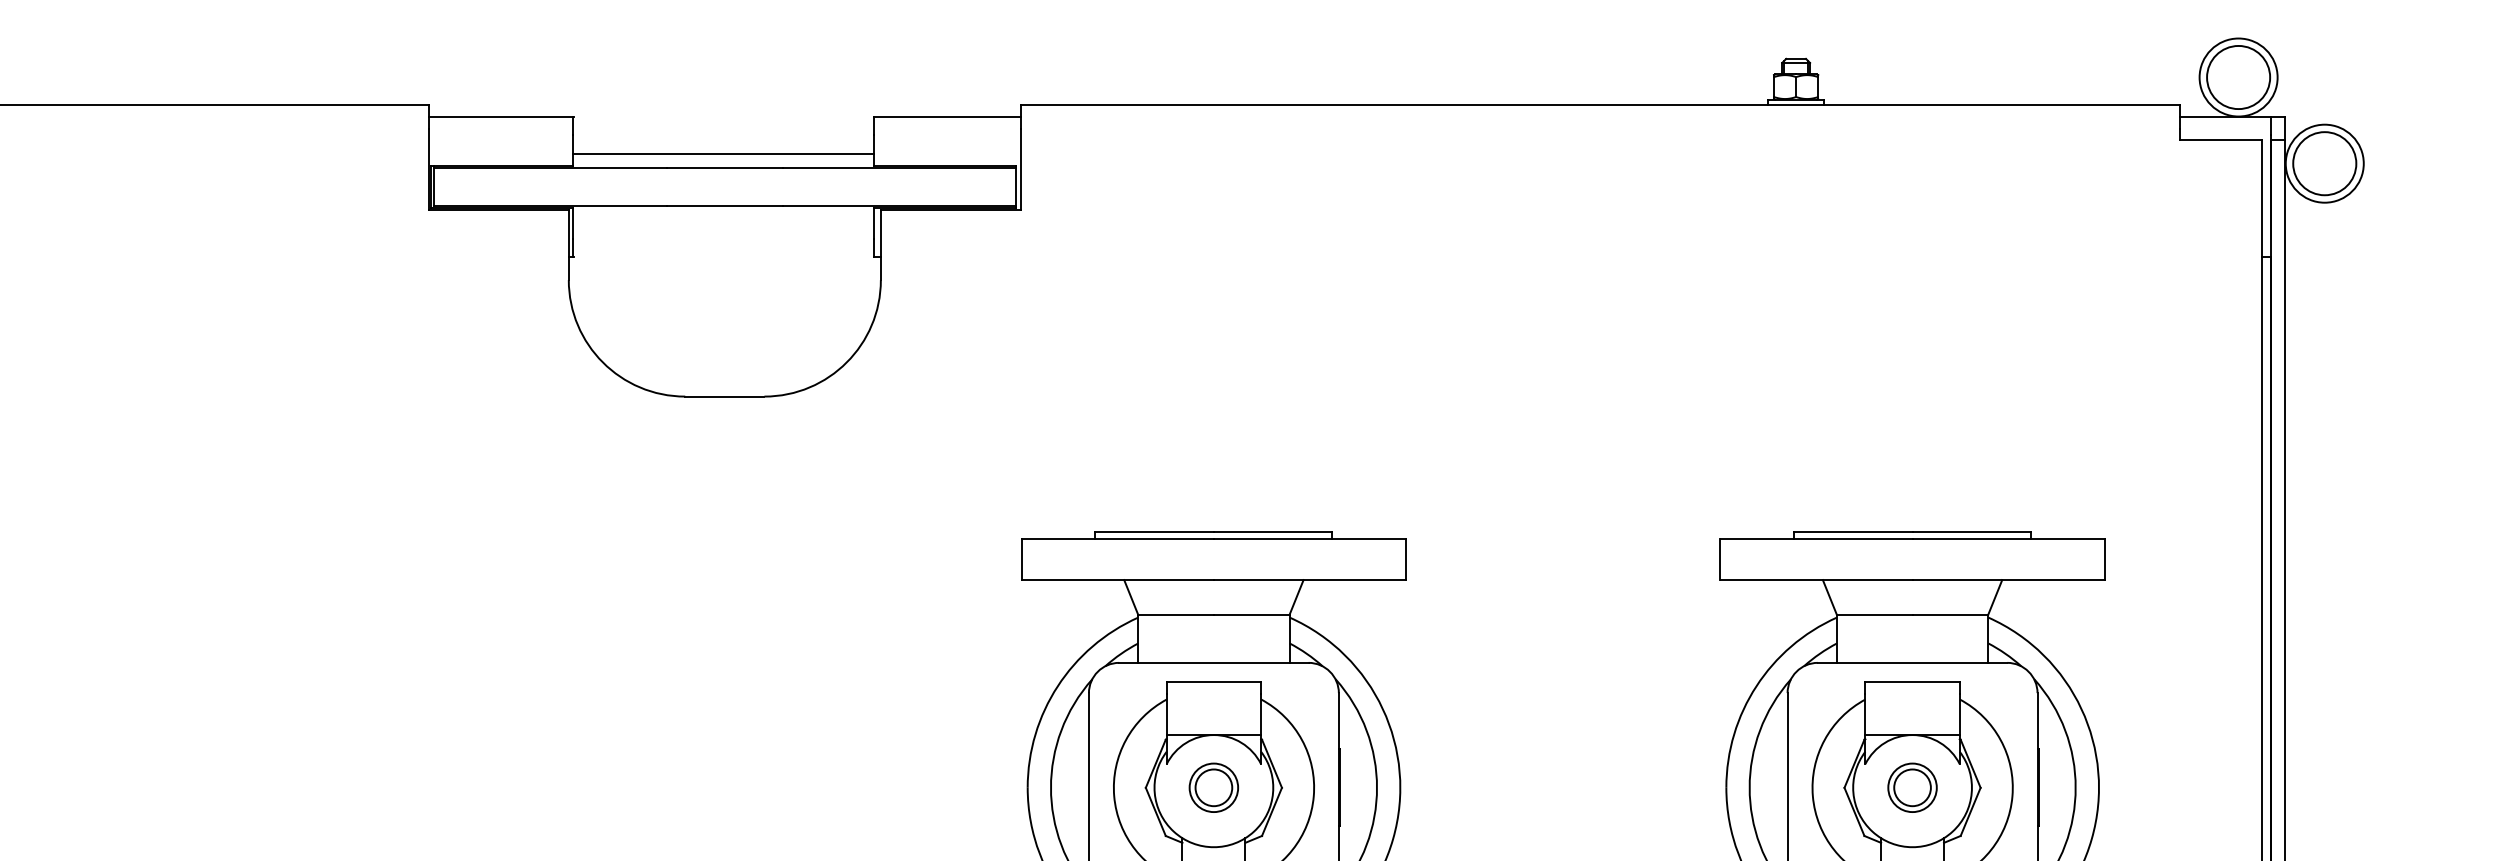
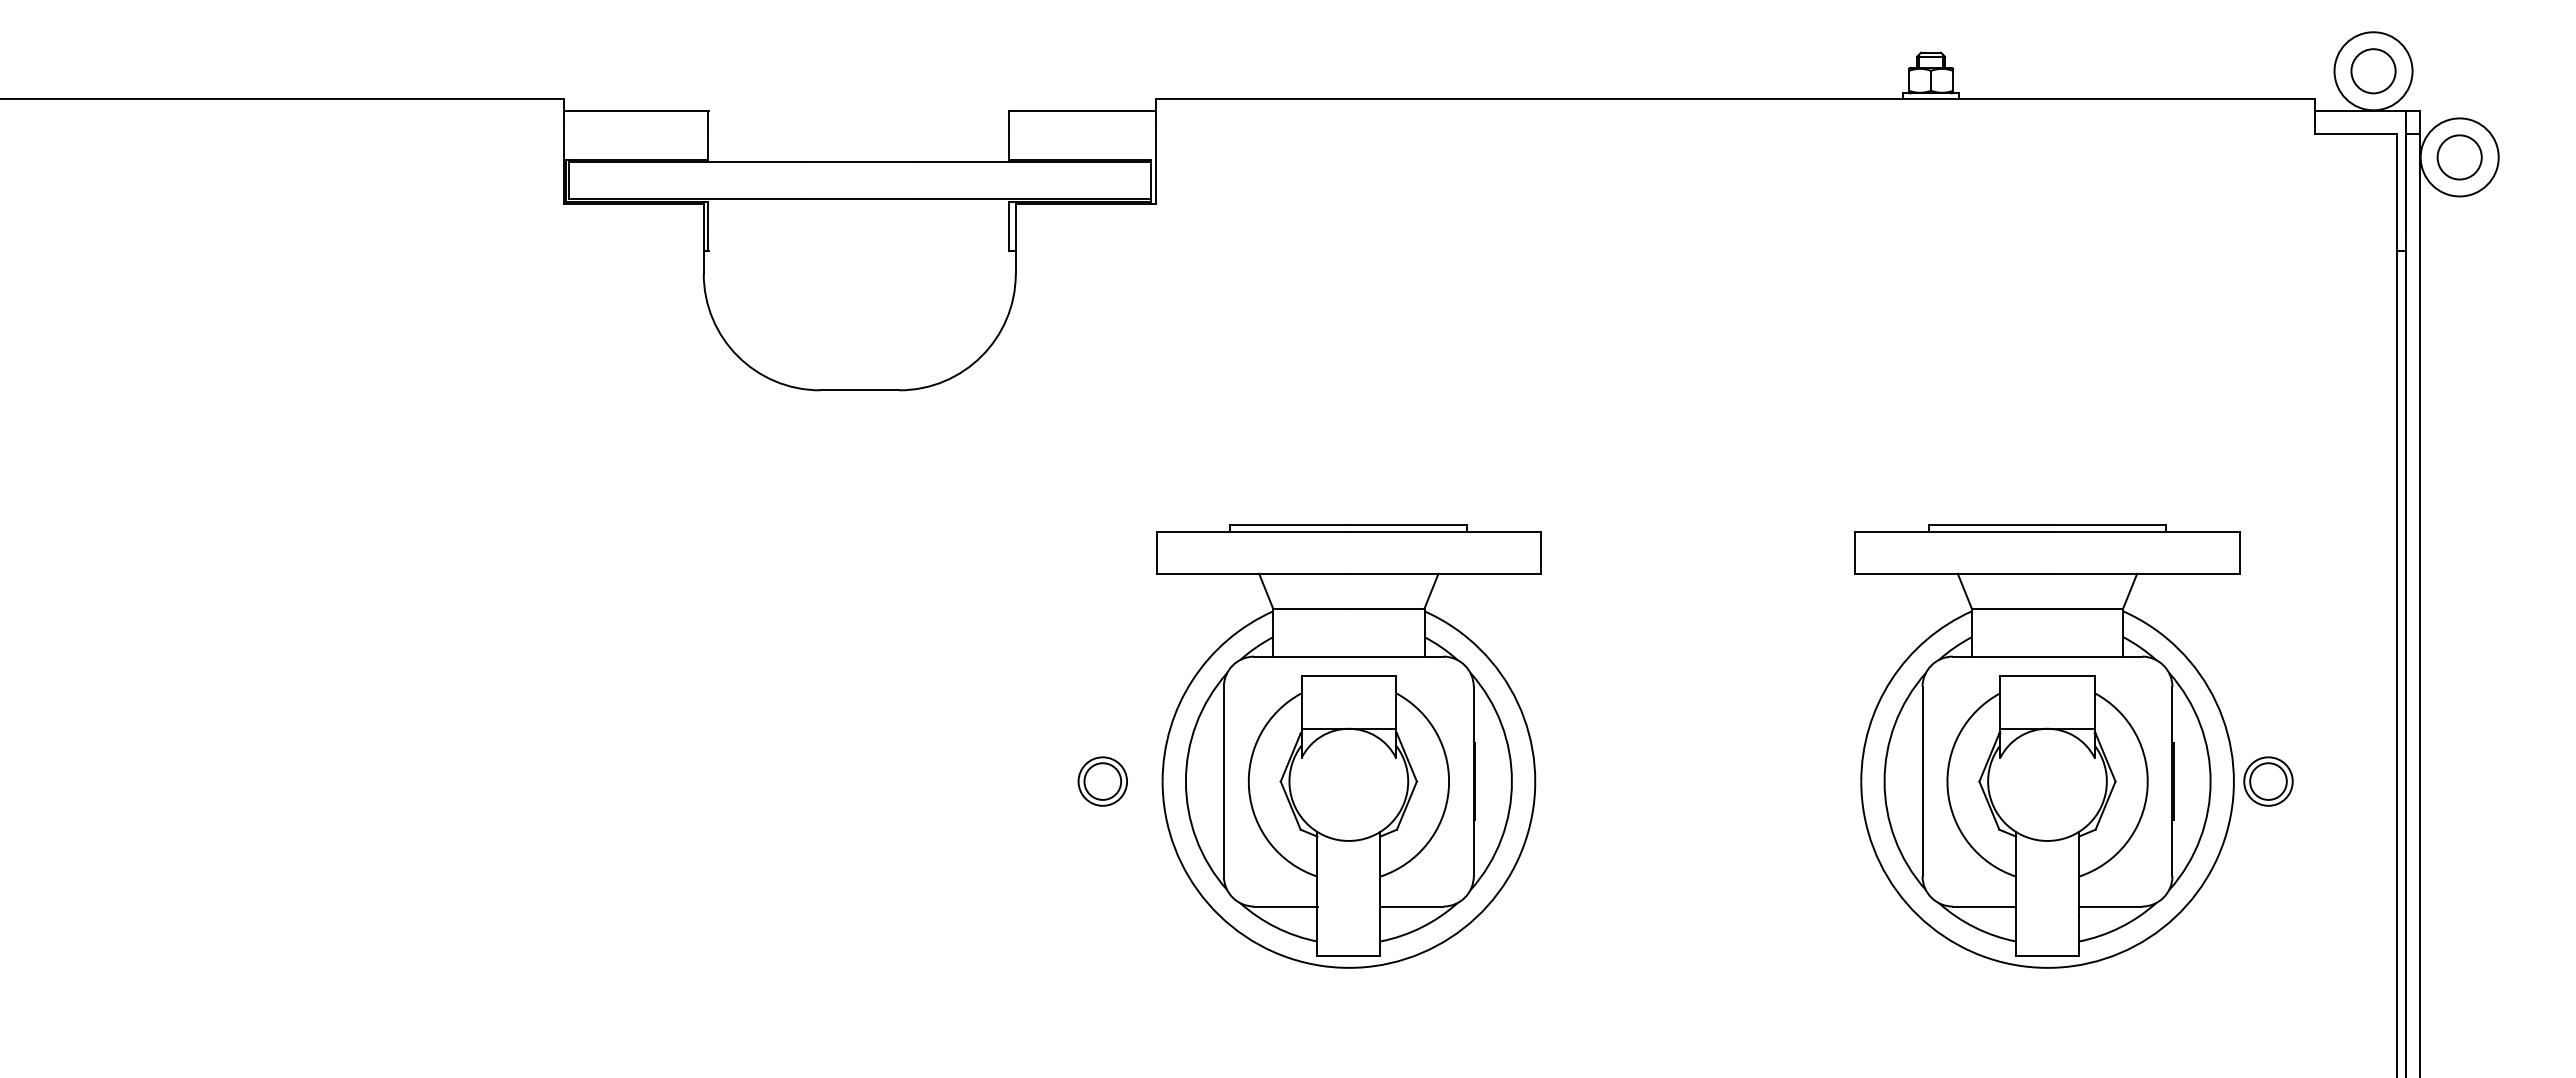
circle: (2238, 76) -> (2373, 70), size x0.7
line: (723, 154) -> (858, 148), removed
circle: (2324, 163) -> (2459, 157), size x0.7
part: (1213, 787) -> (1102, 781), moved
part: (1912, 787) -> (2268, 781), moved

